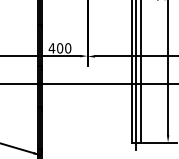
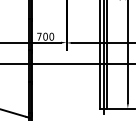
text: (51, 48) -> (39, 36), 400 -> 700

